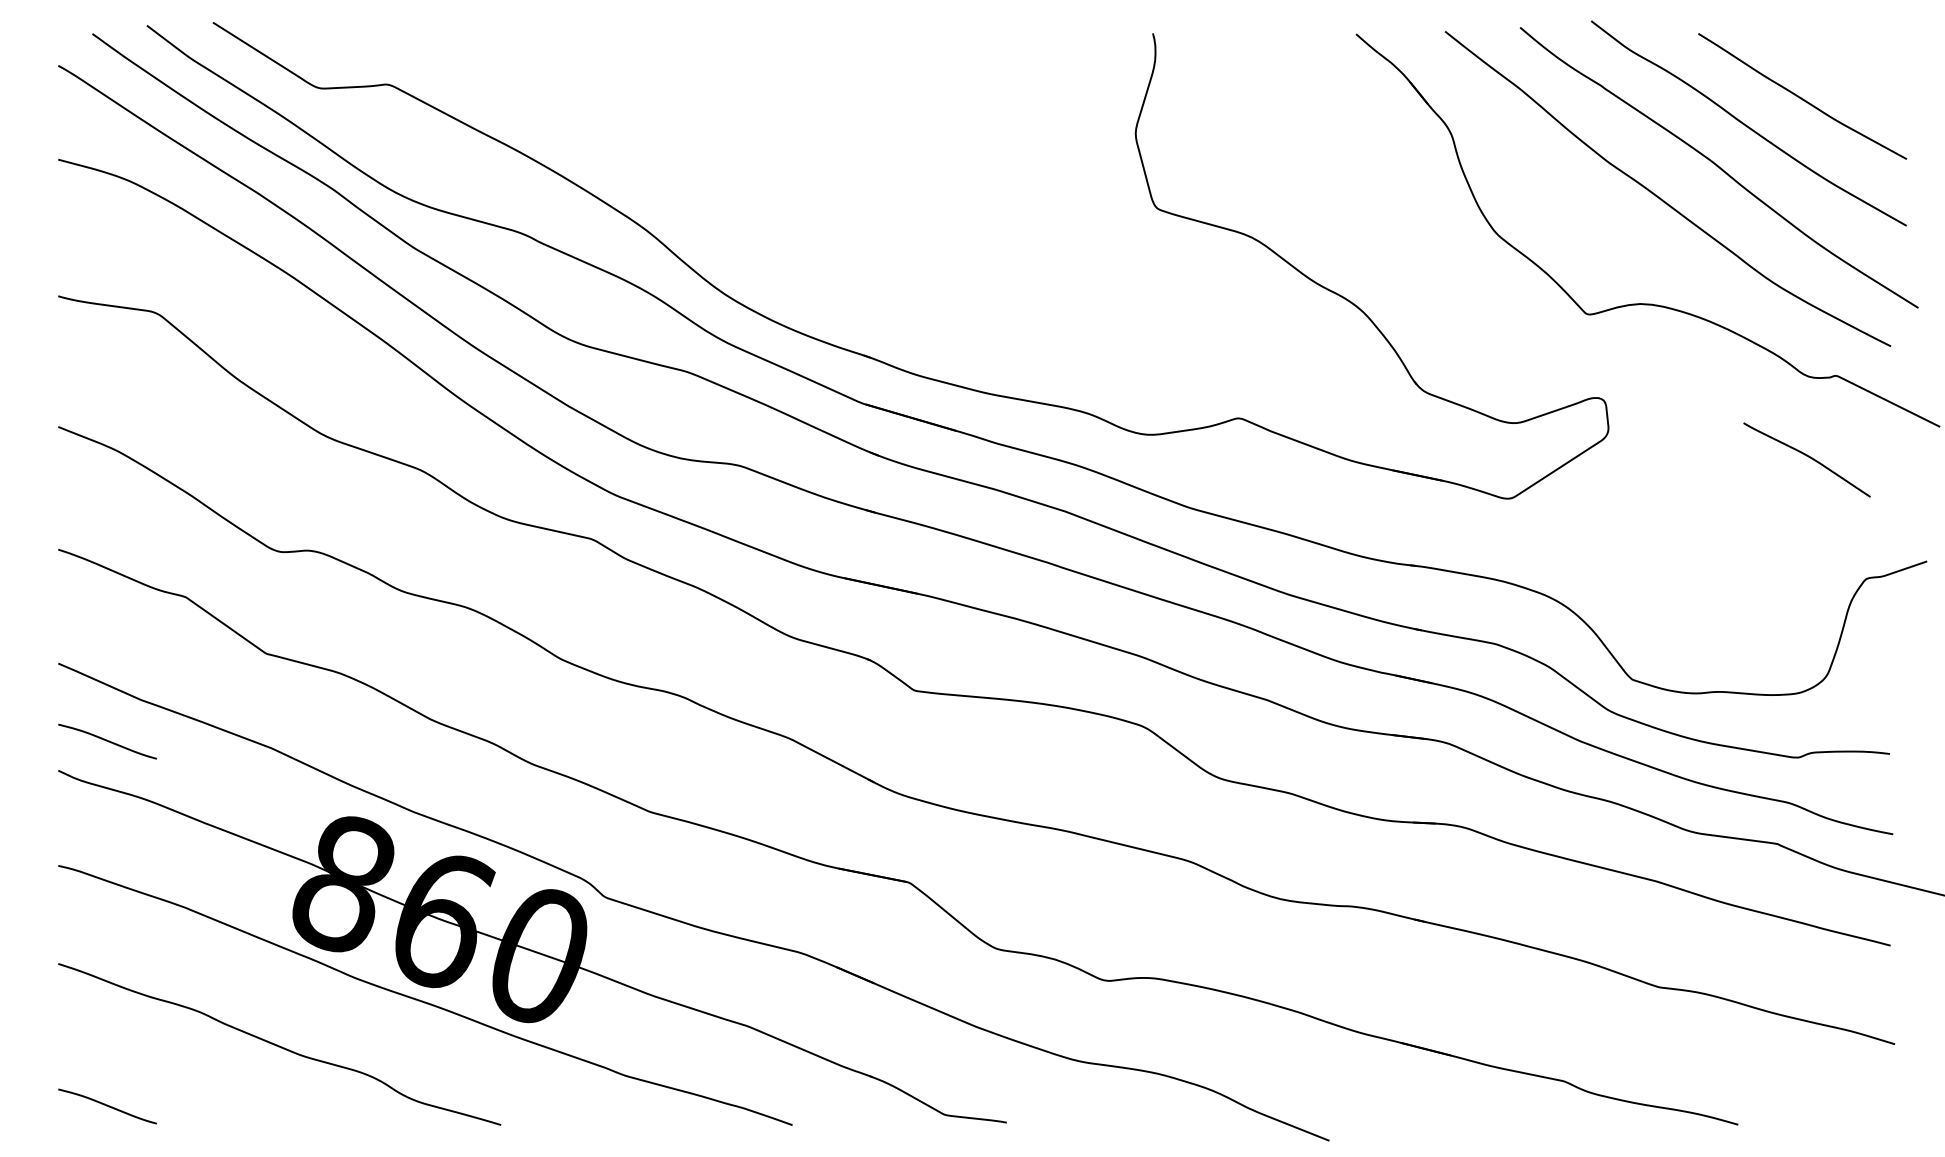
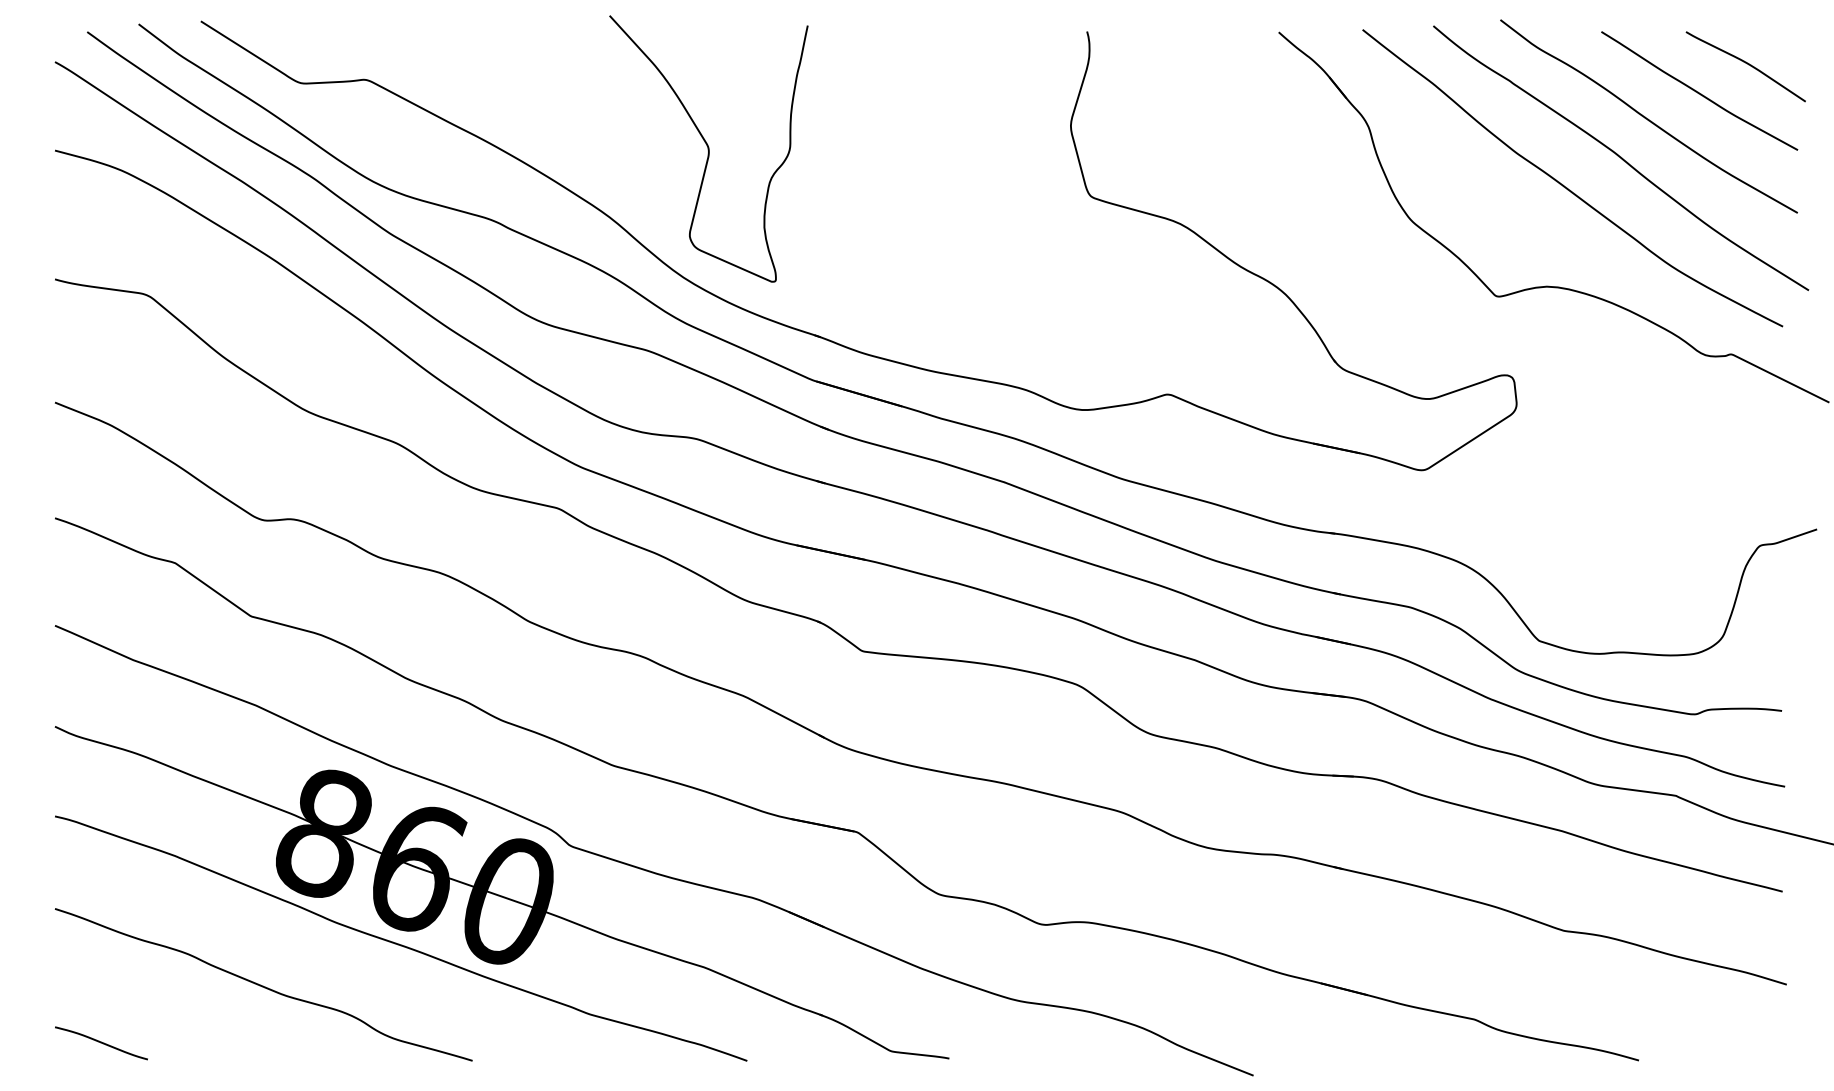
curve: (751, 157) -> (708, 148), added
curve: (1808, 457) -> (1747, 64), moved
curve: (107, 741) -> (101, 699), removed

